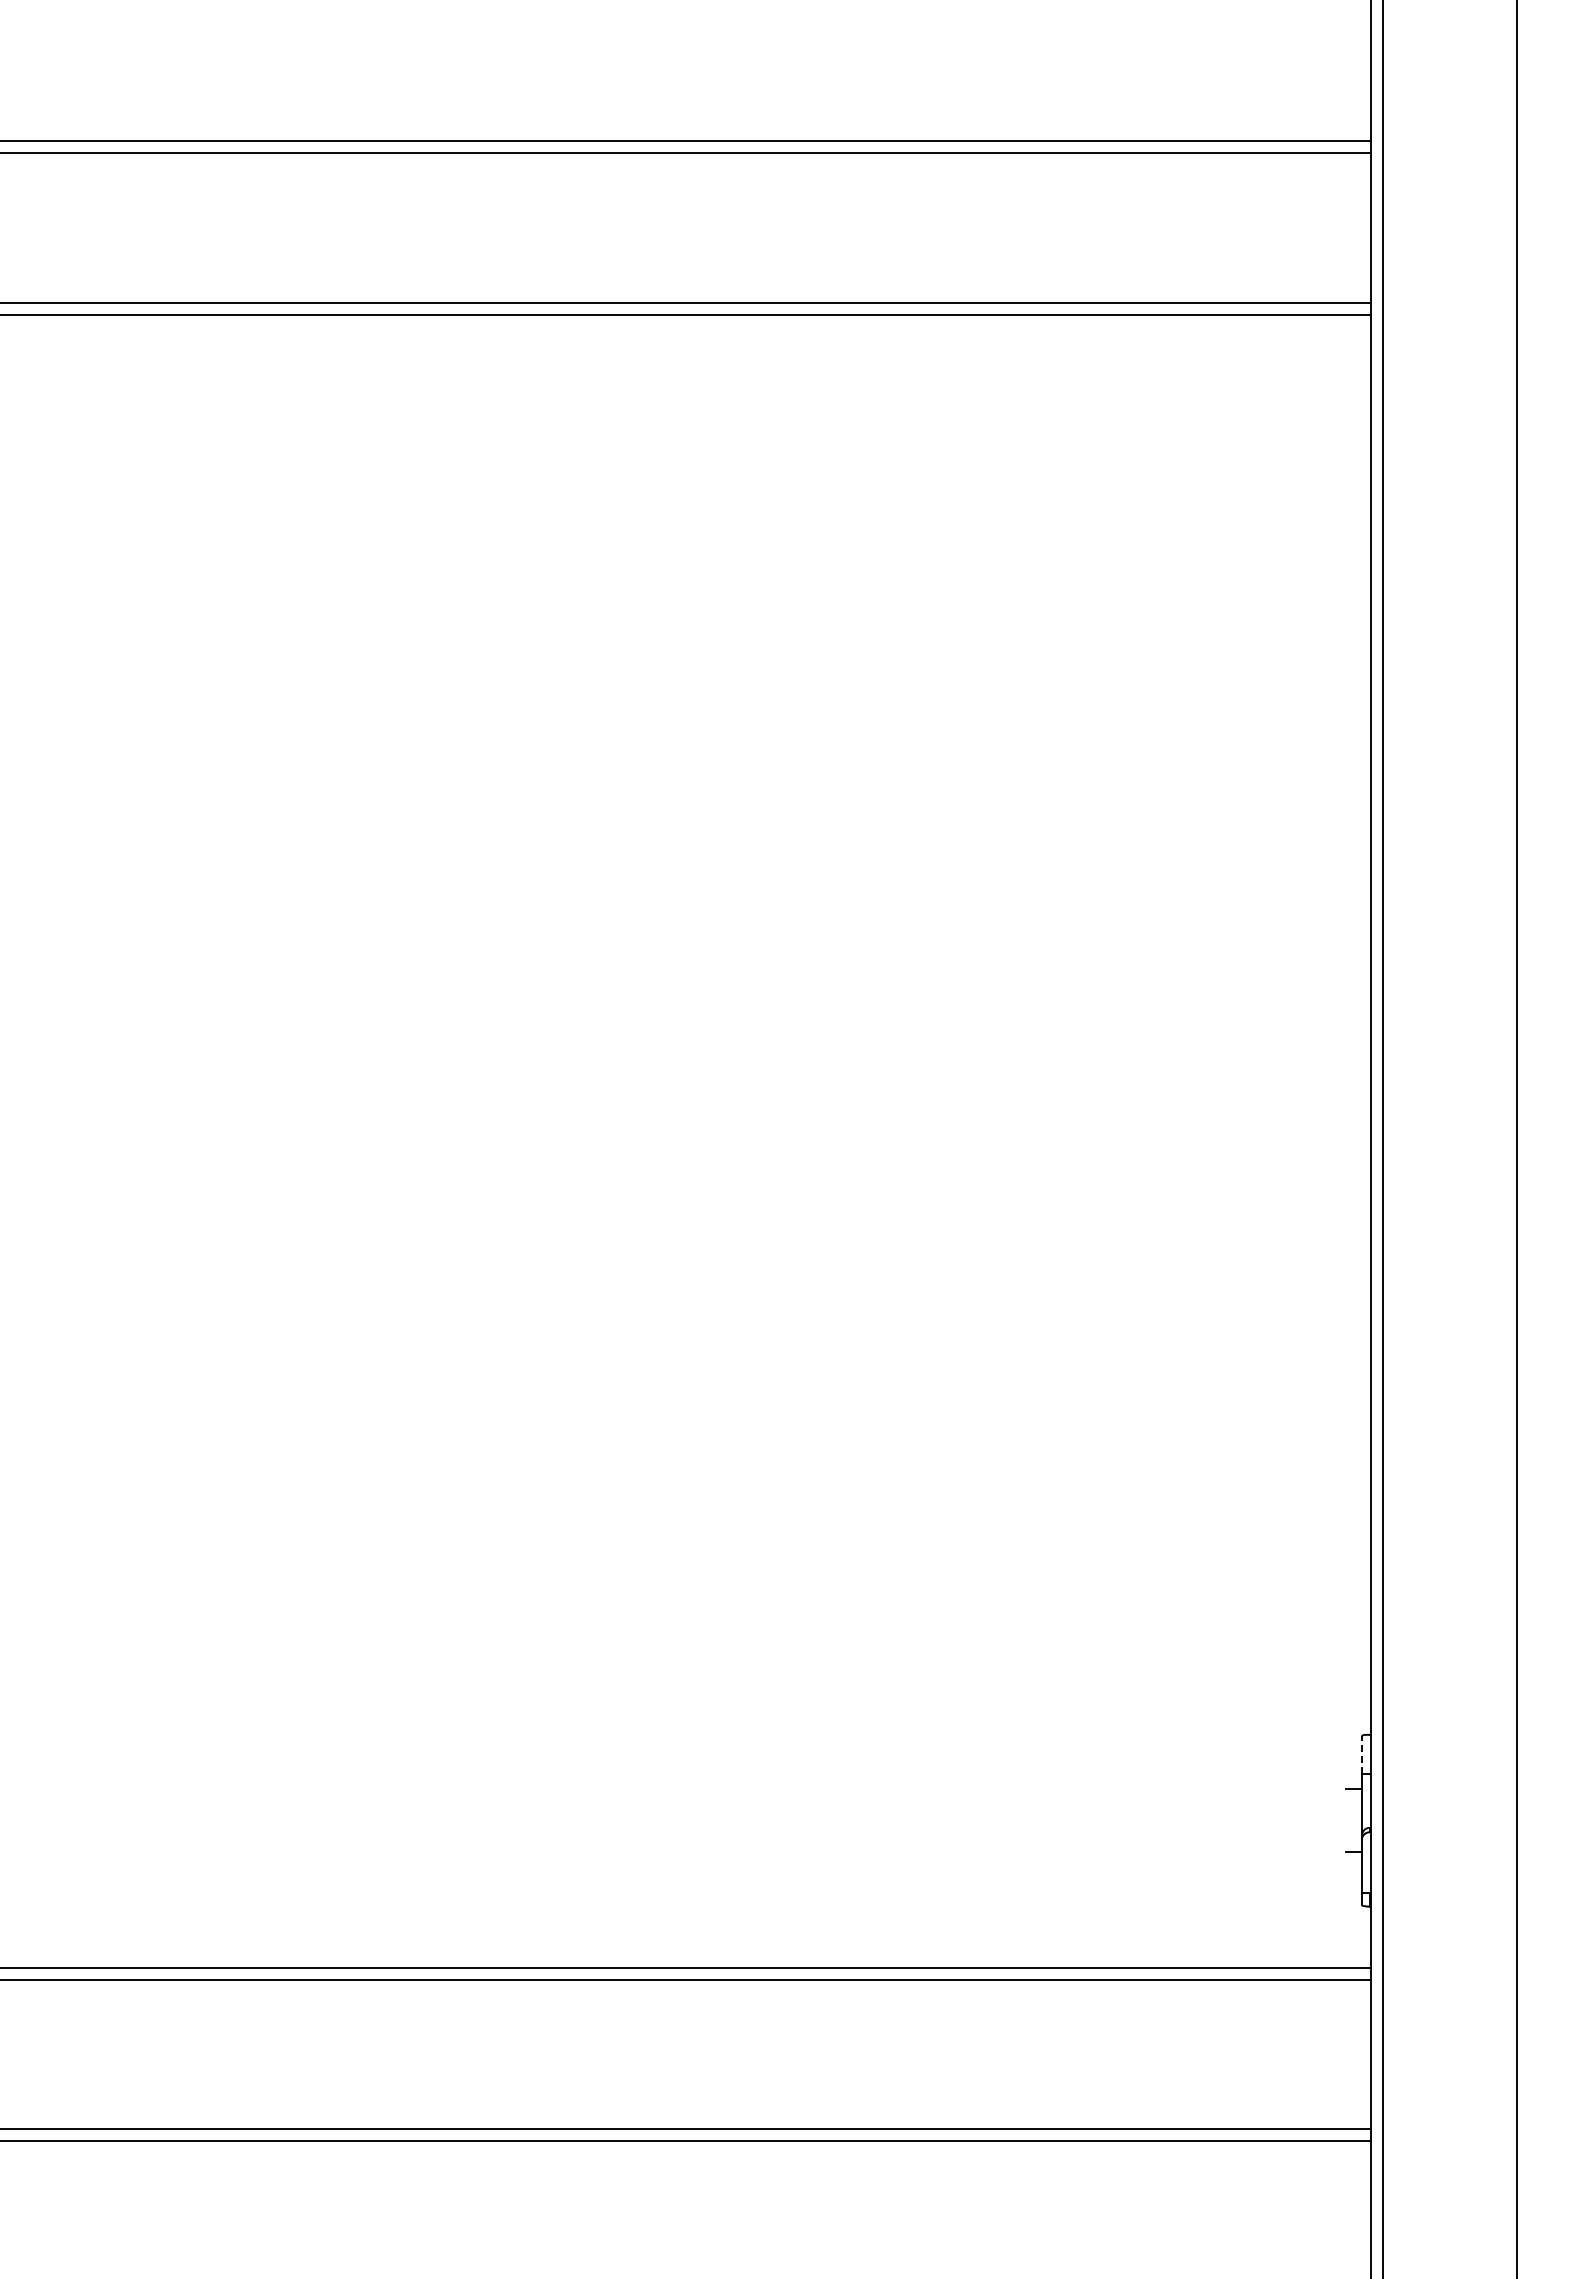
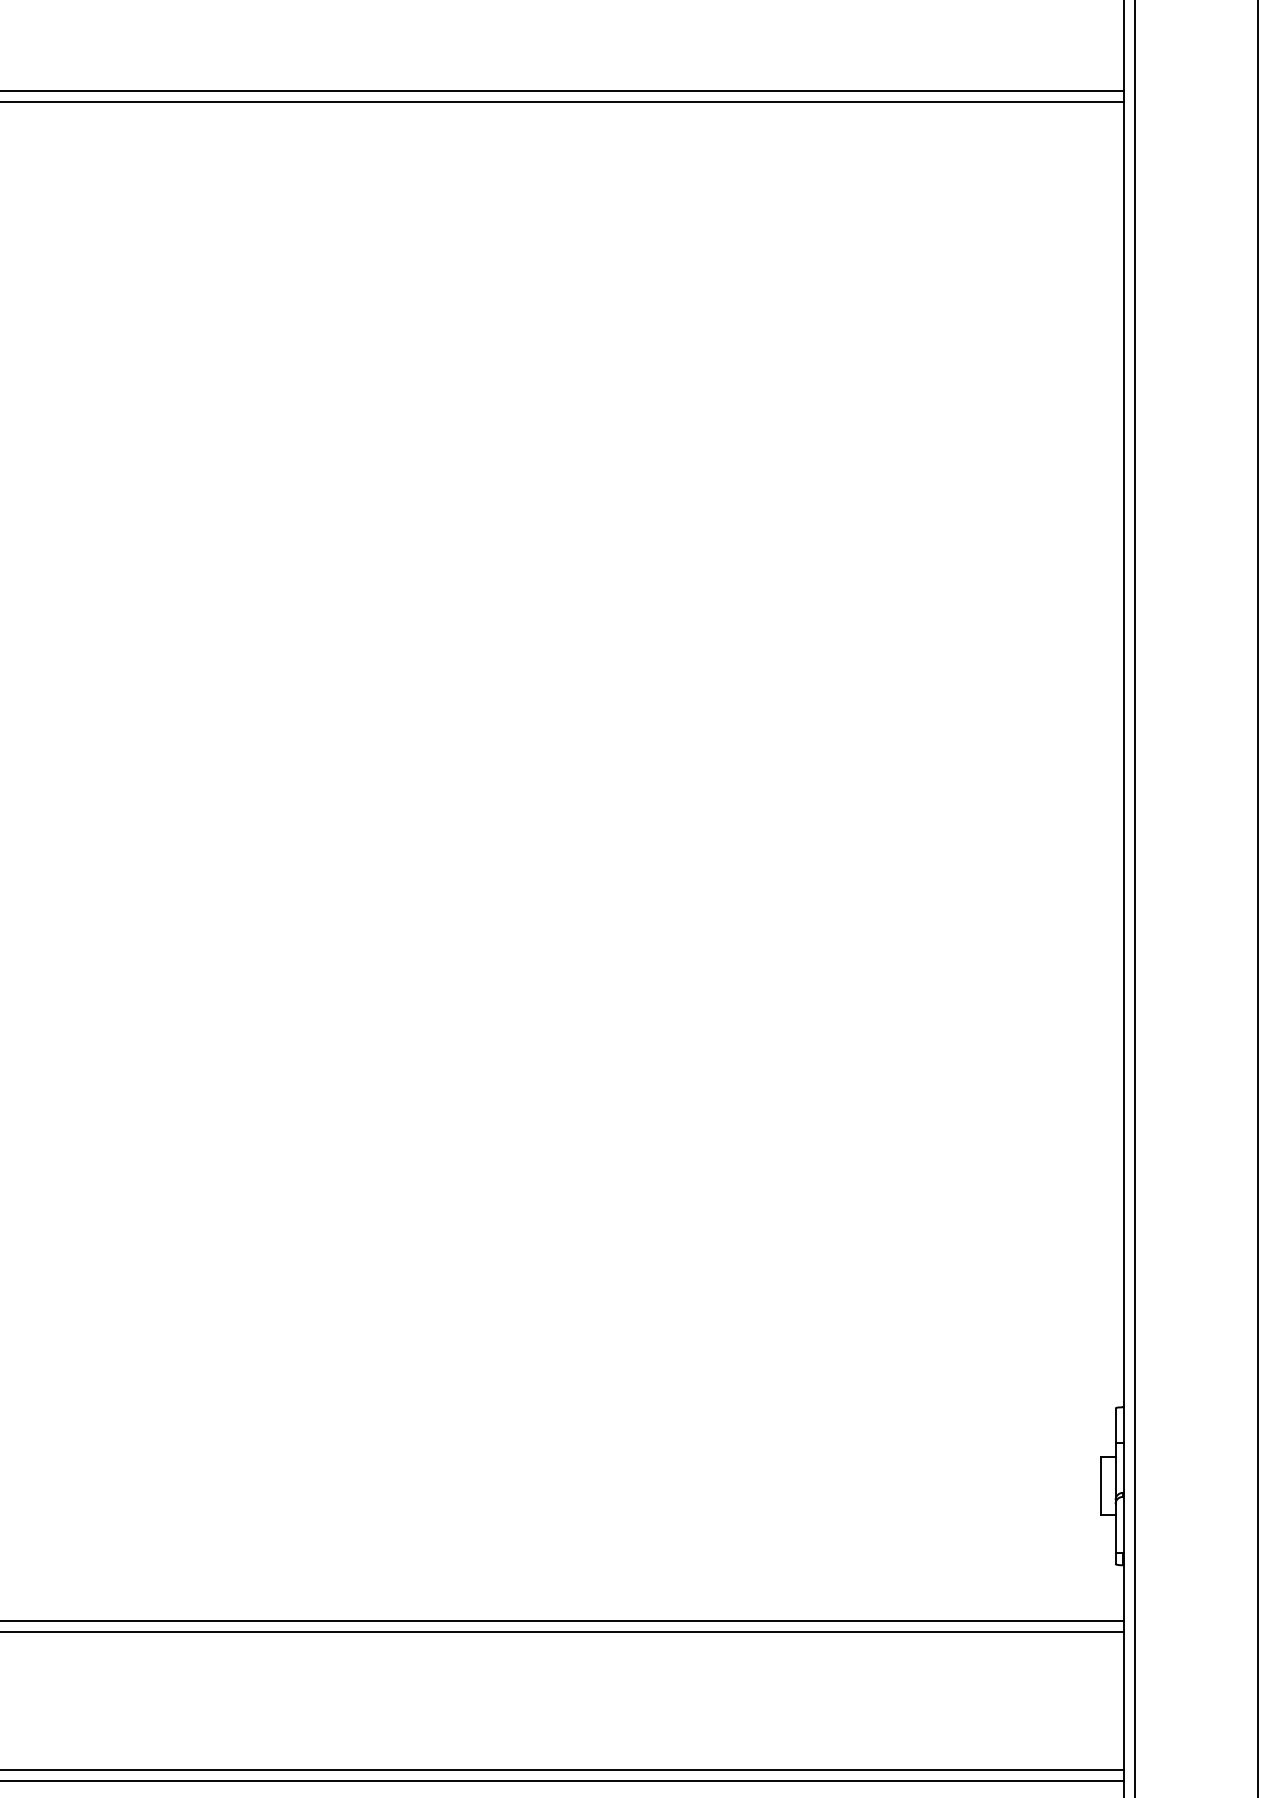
line: (1361, 1754) -> (1115, 1425), dashed -> solid
line: (1346, 1820) -> (1101, 1486), added

